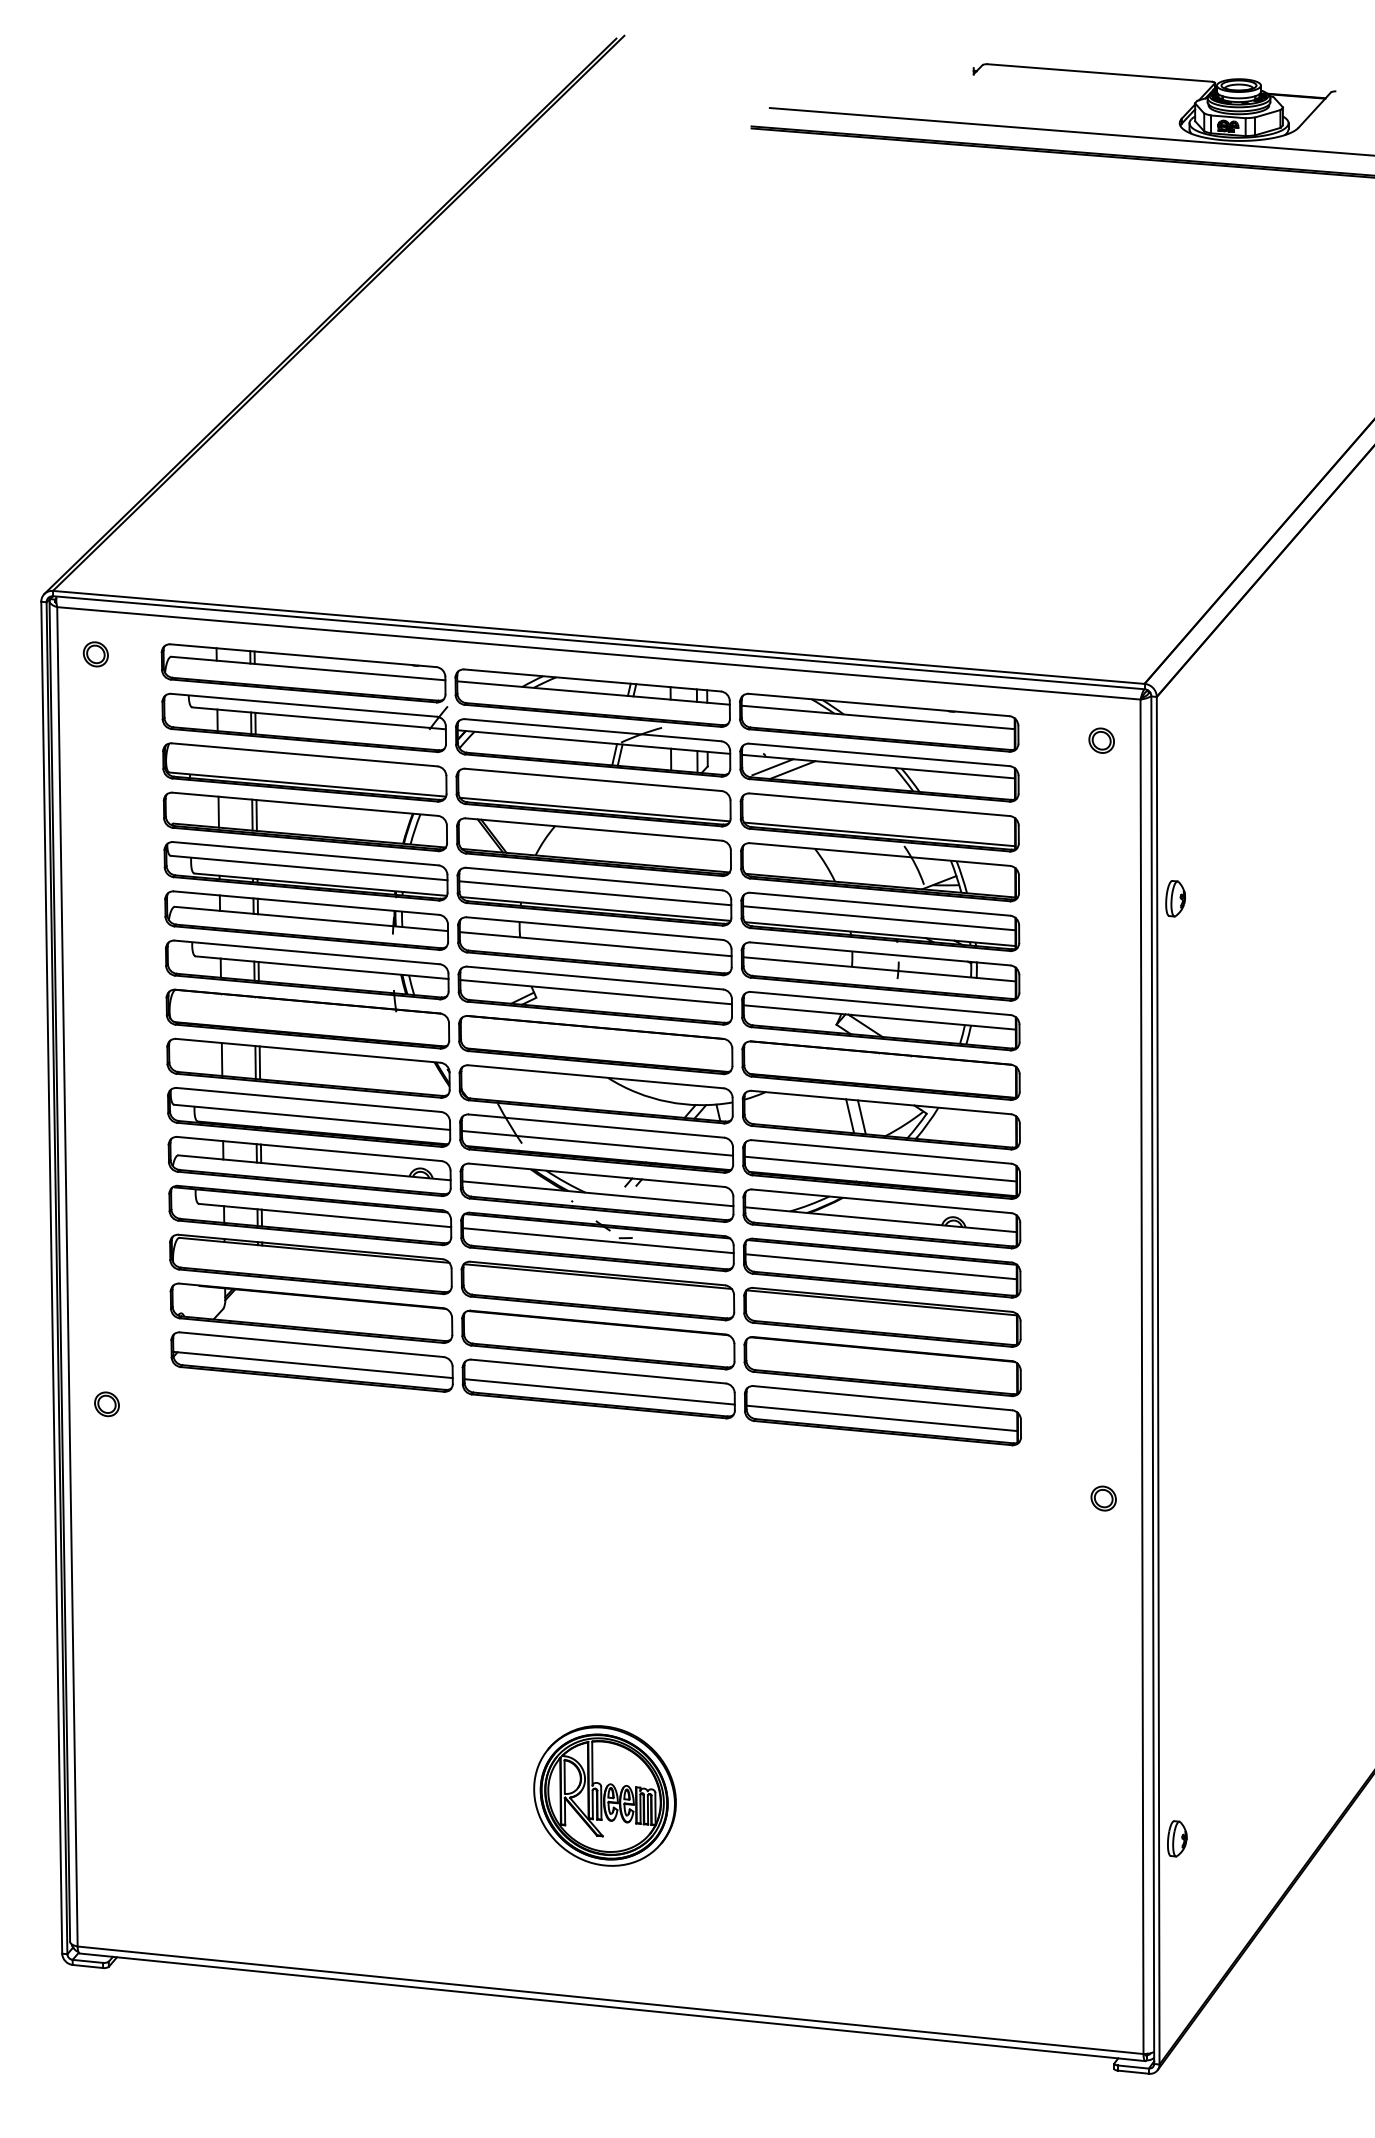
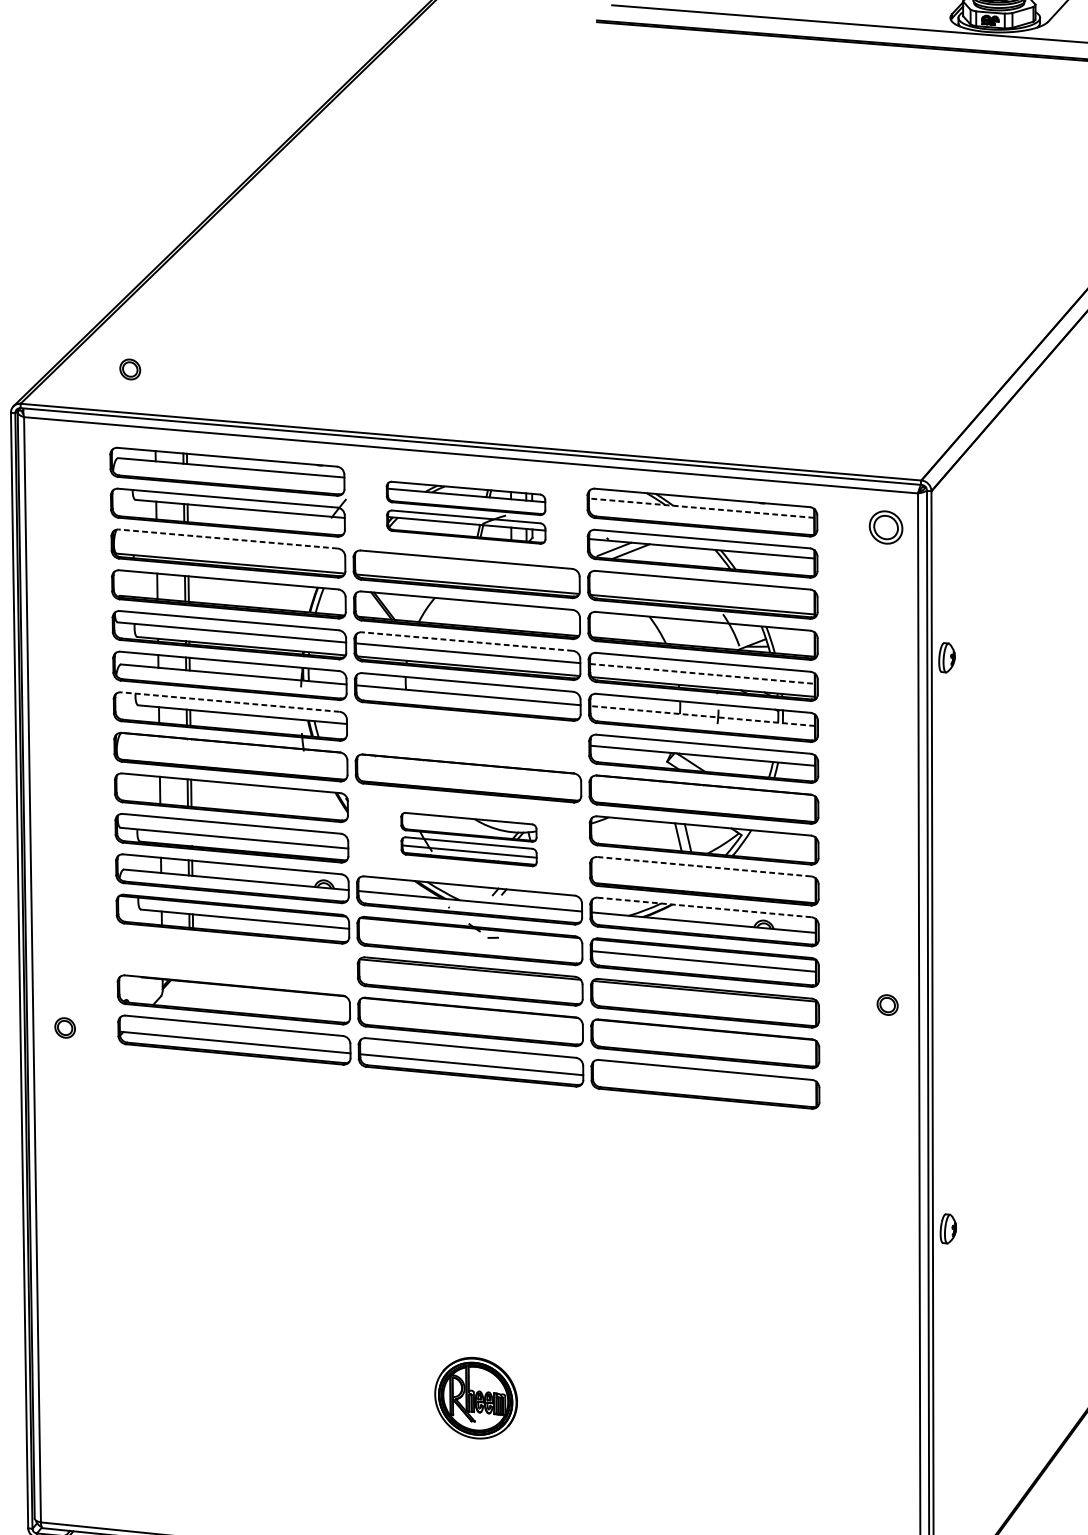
part: (95, 654) -> (129, 369), moved
line: (878, 717) -> (701, 508), solid -> dashed
part: (592, 722) -> (465, 512), size x0.7
part: (1101, 740) -> (885, 527), size x1.6
line: (304, 754) -> (228, 538), solid -> dashed
line: (593, 879) -> (466, 641), solid -> dashed
line: (879, 918) -> (702, 674), solid -> dashed
line: (307, 952) -> (230, 702), solid -> dashed
line: (879, 969) -> (702, 716), solid -> dashed
part: (594, 995) -> (467, 737), removed
part: (596, 1118) -> (469, 839), size x0.6
line: (881, 1151) -> (704, 866), solid -> dashed
line: (880, 1168) -> (703, 880), removed
line: (881, 1201) -> (704, 907), solid -> dashed
line: (597, 1240) -> (469, 939), removed
part: (310, 1264) -> (233, 959), removed
part: (106, 1404) -> (64, 1028), moved
line: (881, 1418) -> (704, 1086), removed
part: (1103, 1498) -> (887, 1005), moved
part: (604, 1795) -> (475, 1397), size x0.7
part: (1177, 1838) -> (948, 1228), moved

